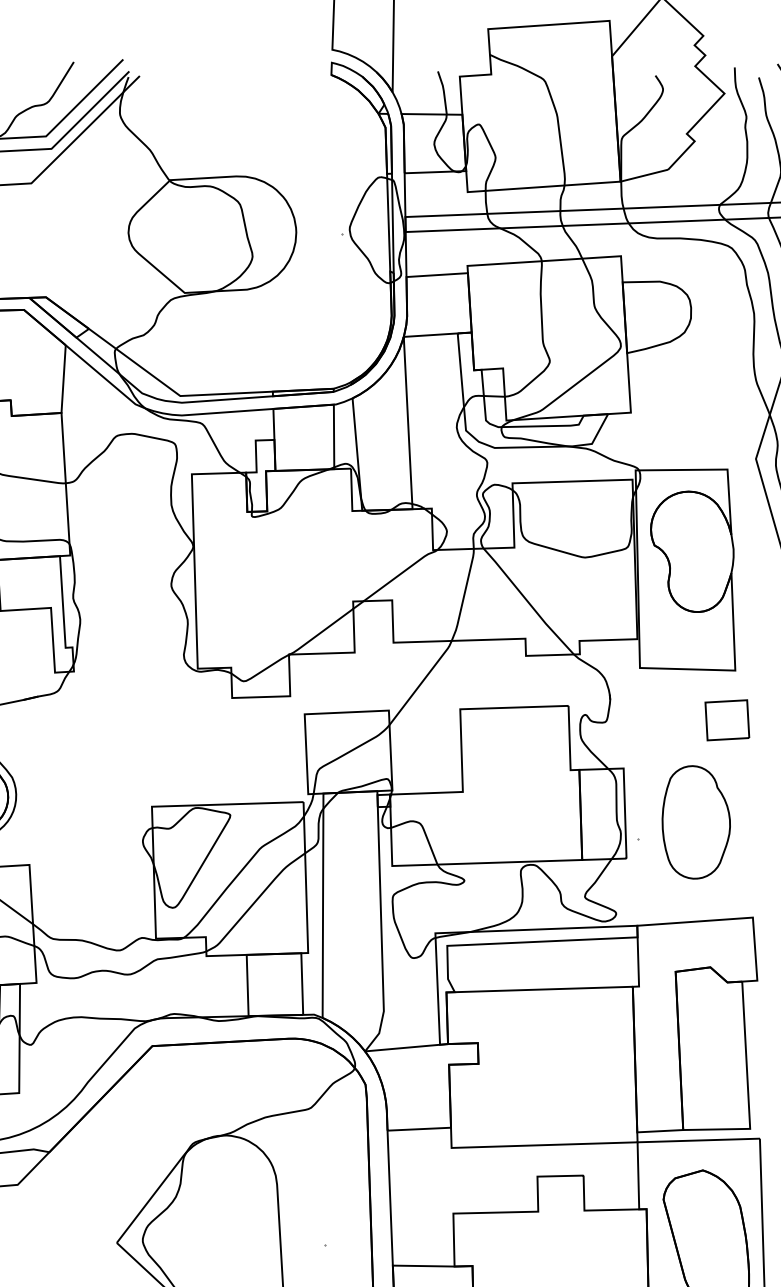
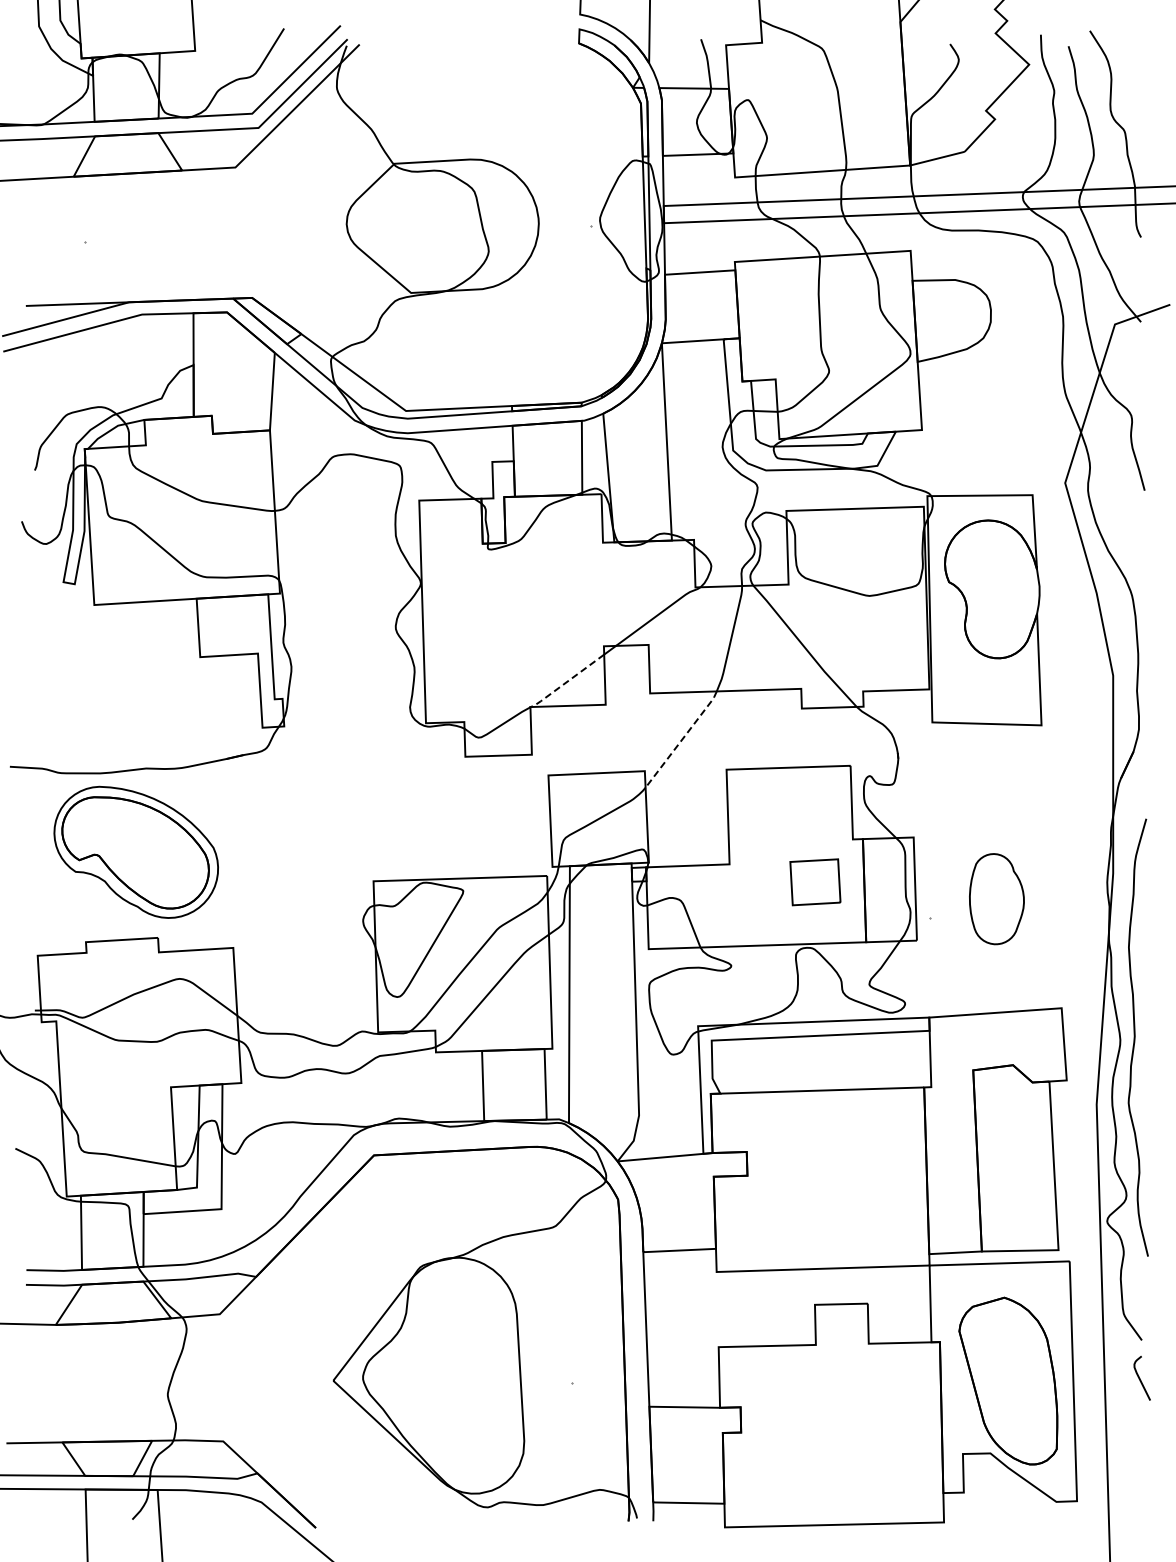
line: (320, 633) -> (566, 682), solid -> dashed
line: (421, 682) -> (682, 738), solid -> dashed
part: (727, 720) -> (815, 882), moved
part: (695, 821) -> (996, 898), size x0.7

